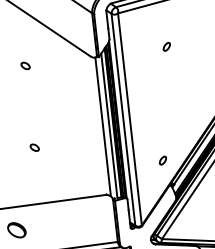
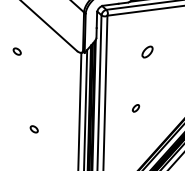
part: (166, 46) -> (147, 51), size x1.6
part: (34, 147) -> (34, 129), moved
part: (163, 160) -> (136, 108), moved

